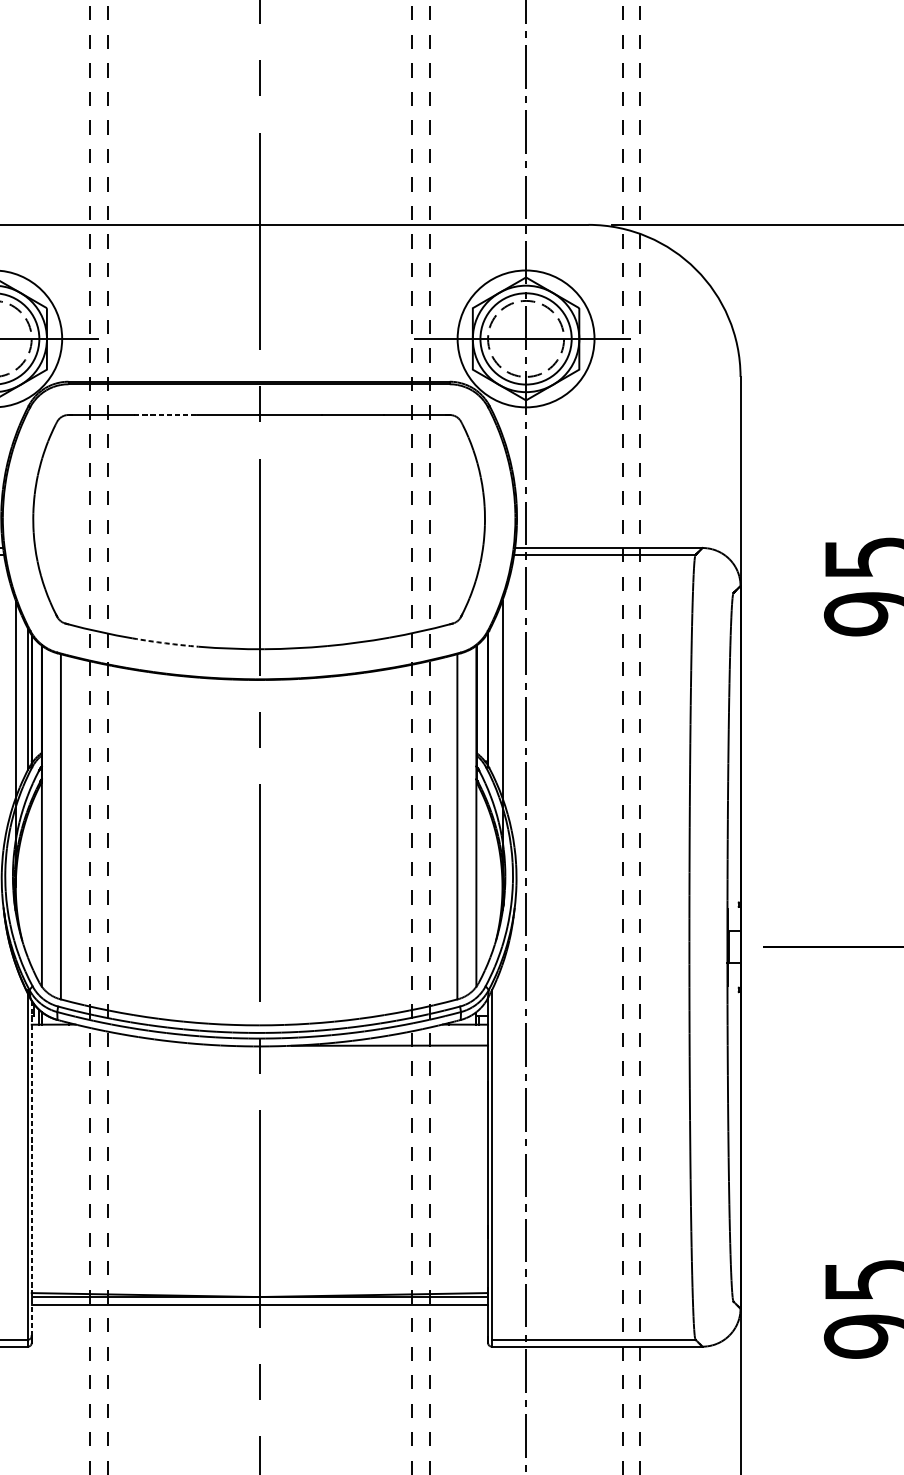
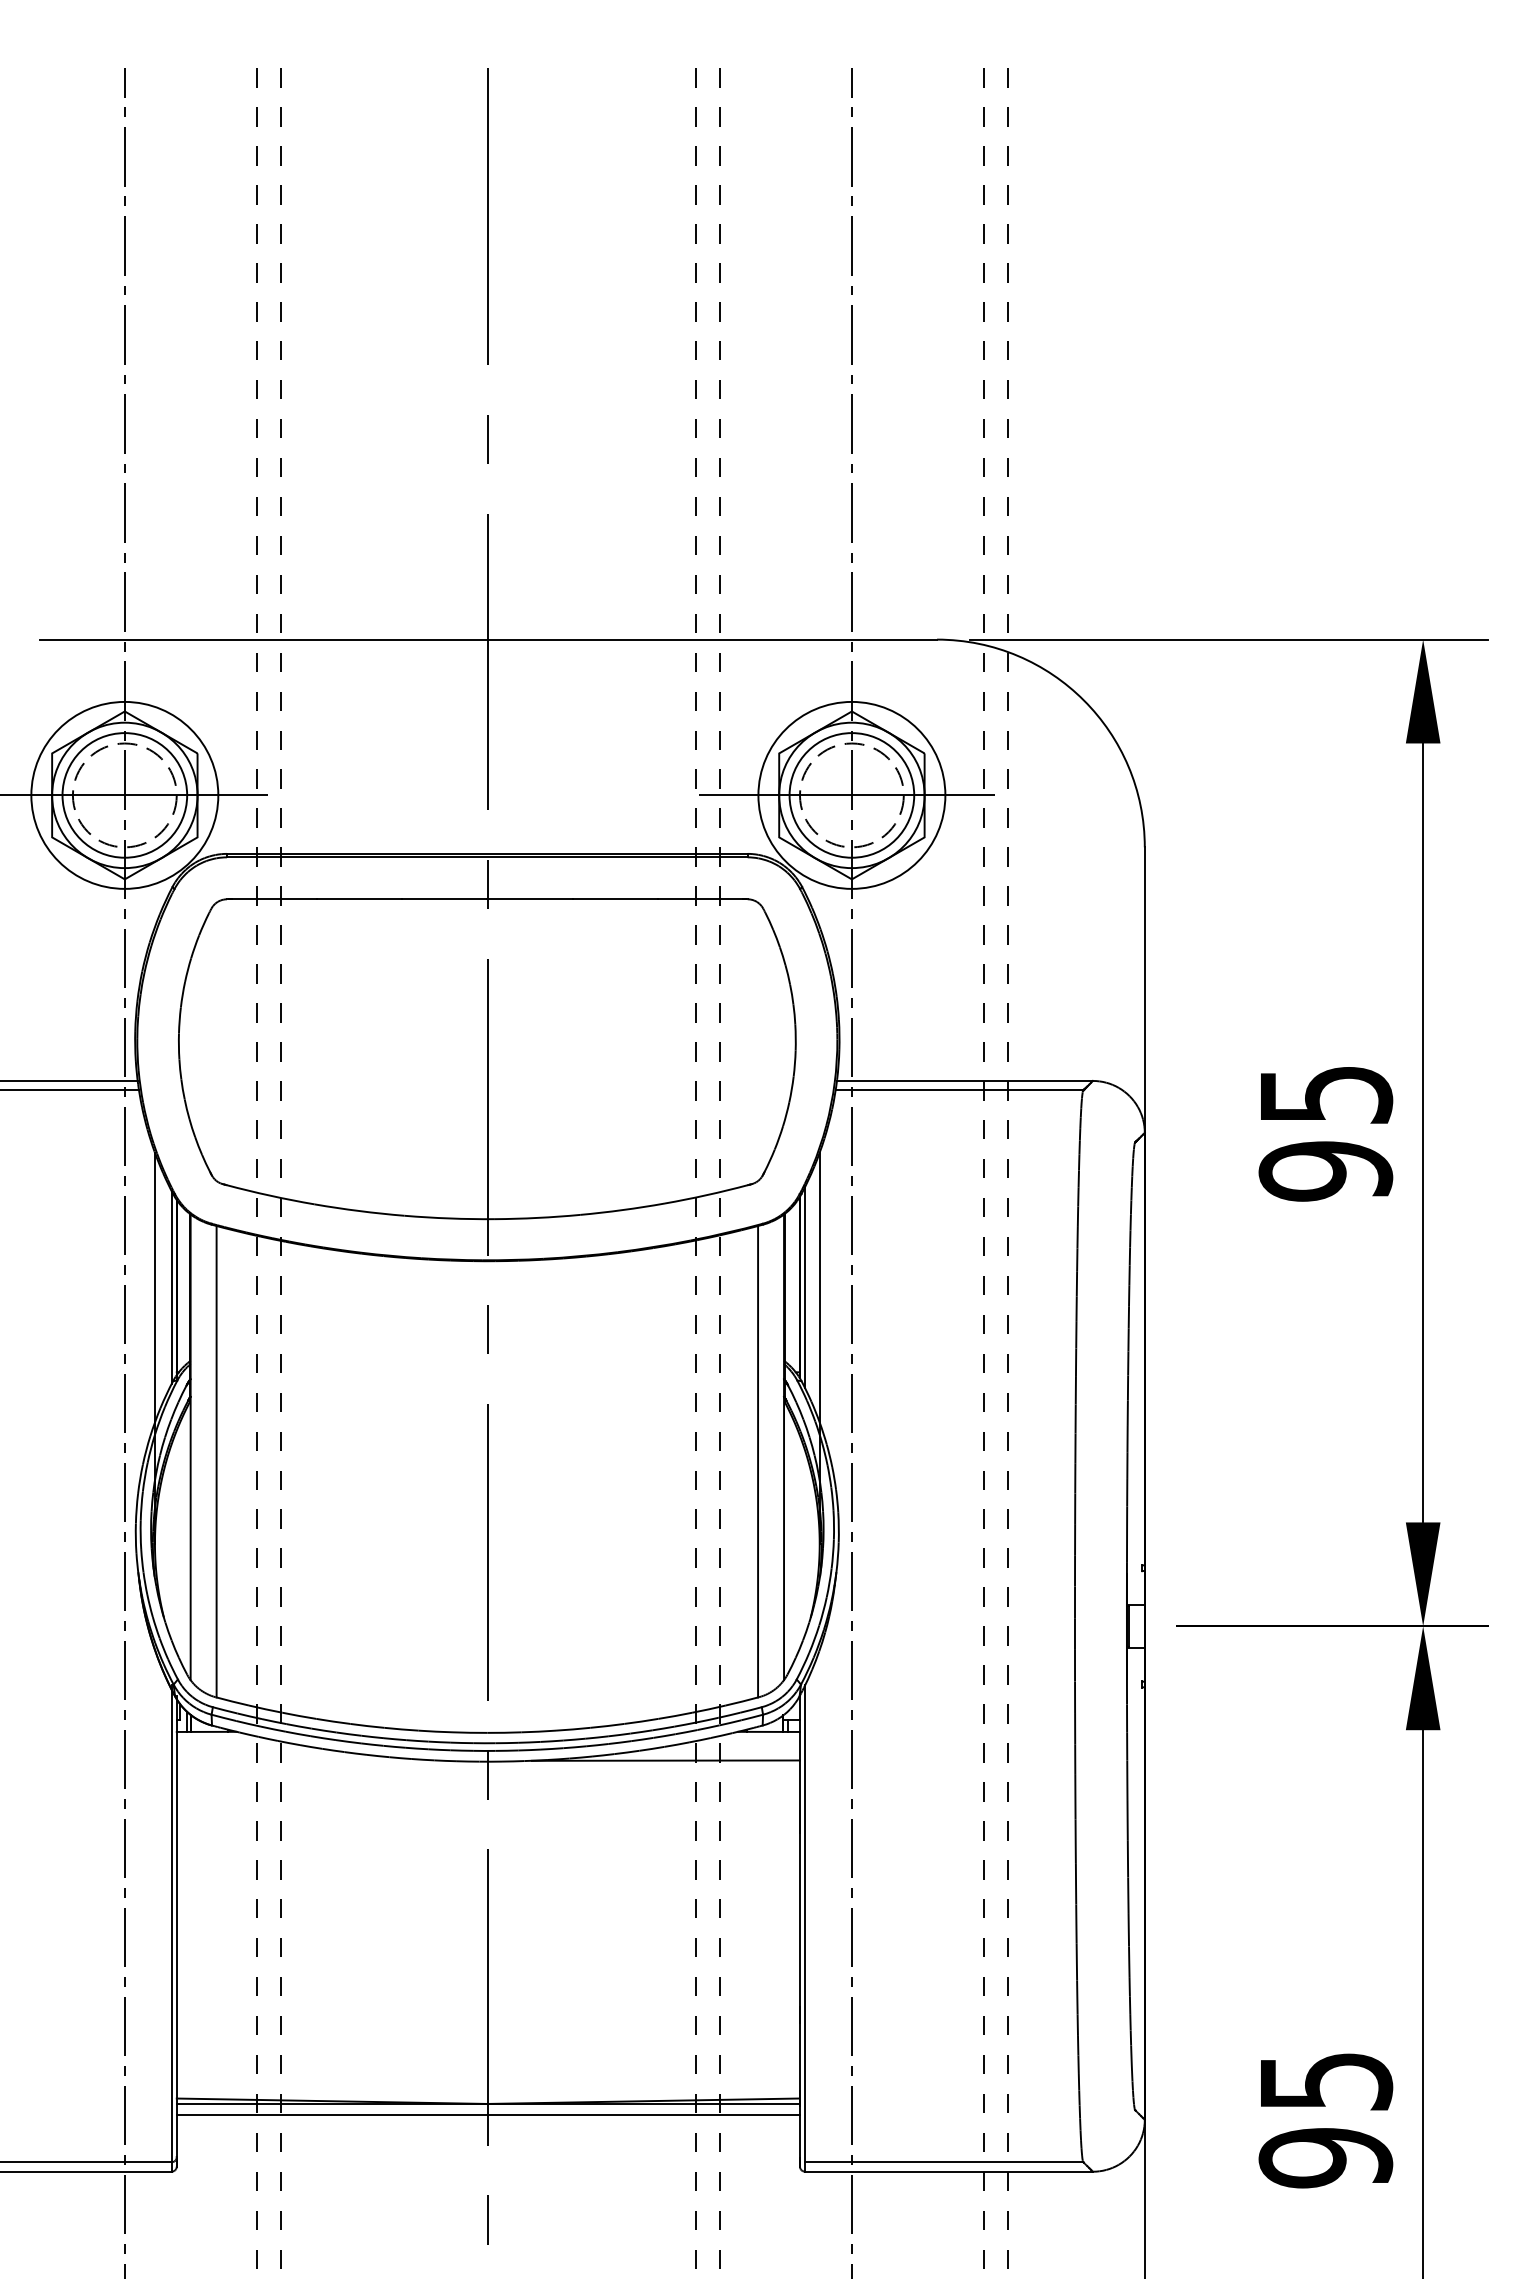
line: (165, 415) -> (359, 899), dashed -> solid
arc: (165, 643) -> (359, 1211), dashed -> solid
line: (492, 699) -> (805, 1287), added
line: (31, 1167) -> (176, 1926), dashed -> solid

